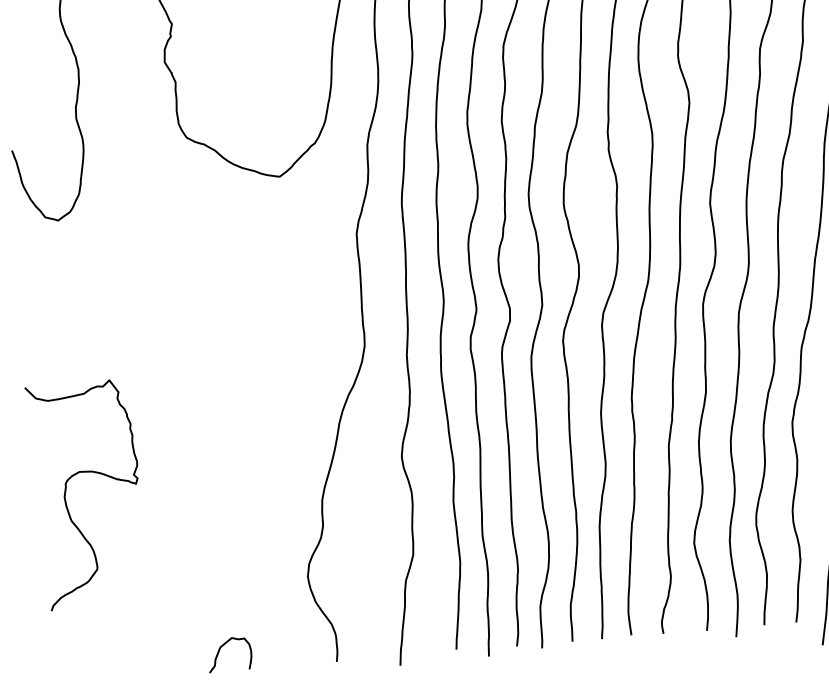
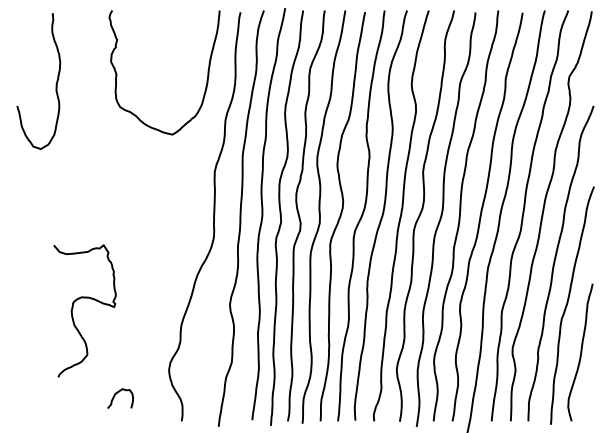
curve: (67, 492) -> (73, 308), moved
curve: (221, 651) -> (115, 396), moved

